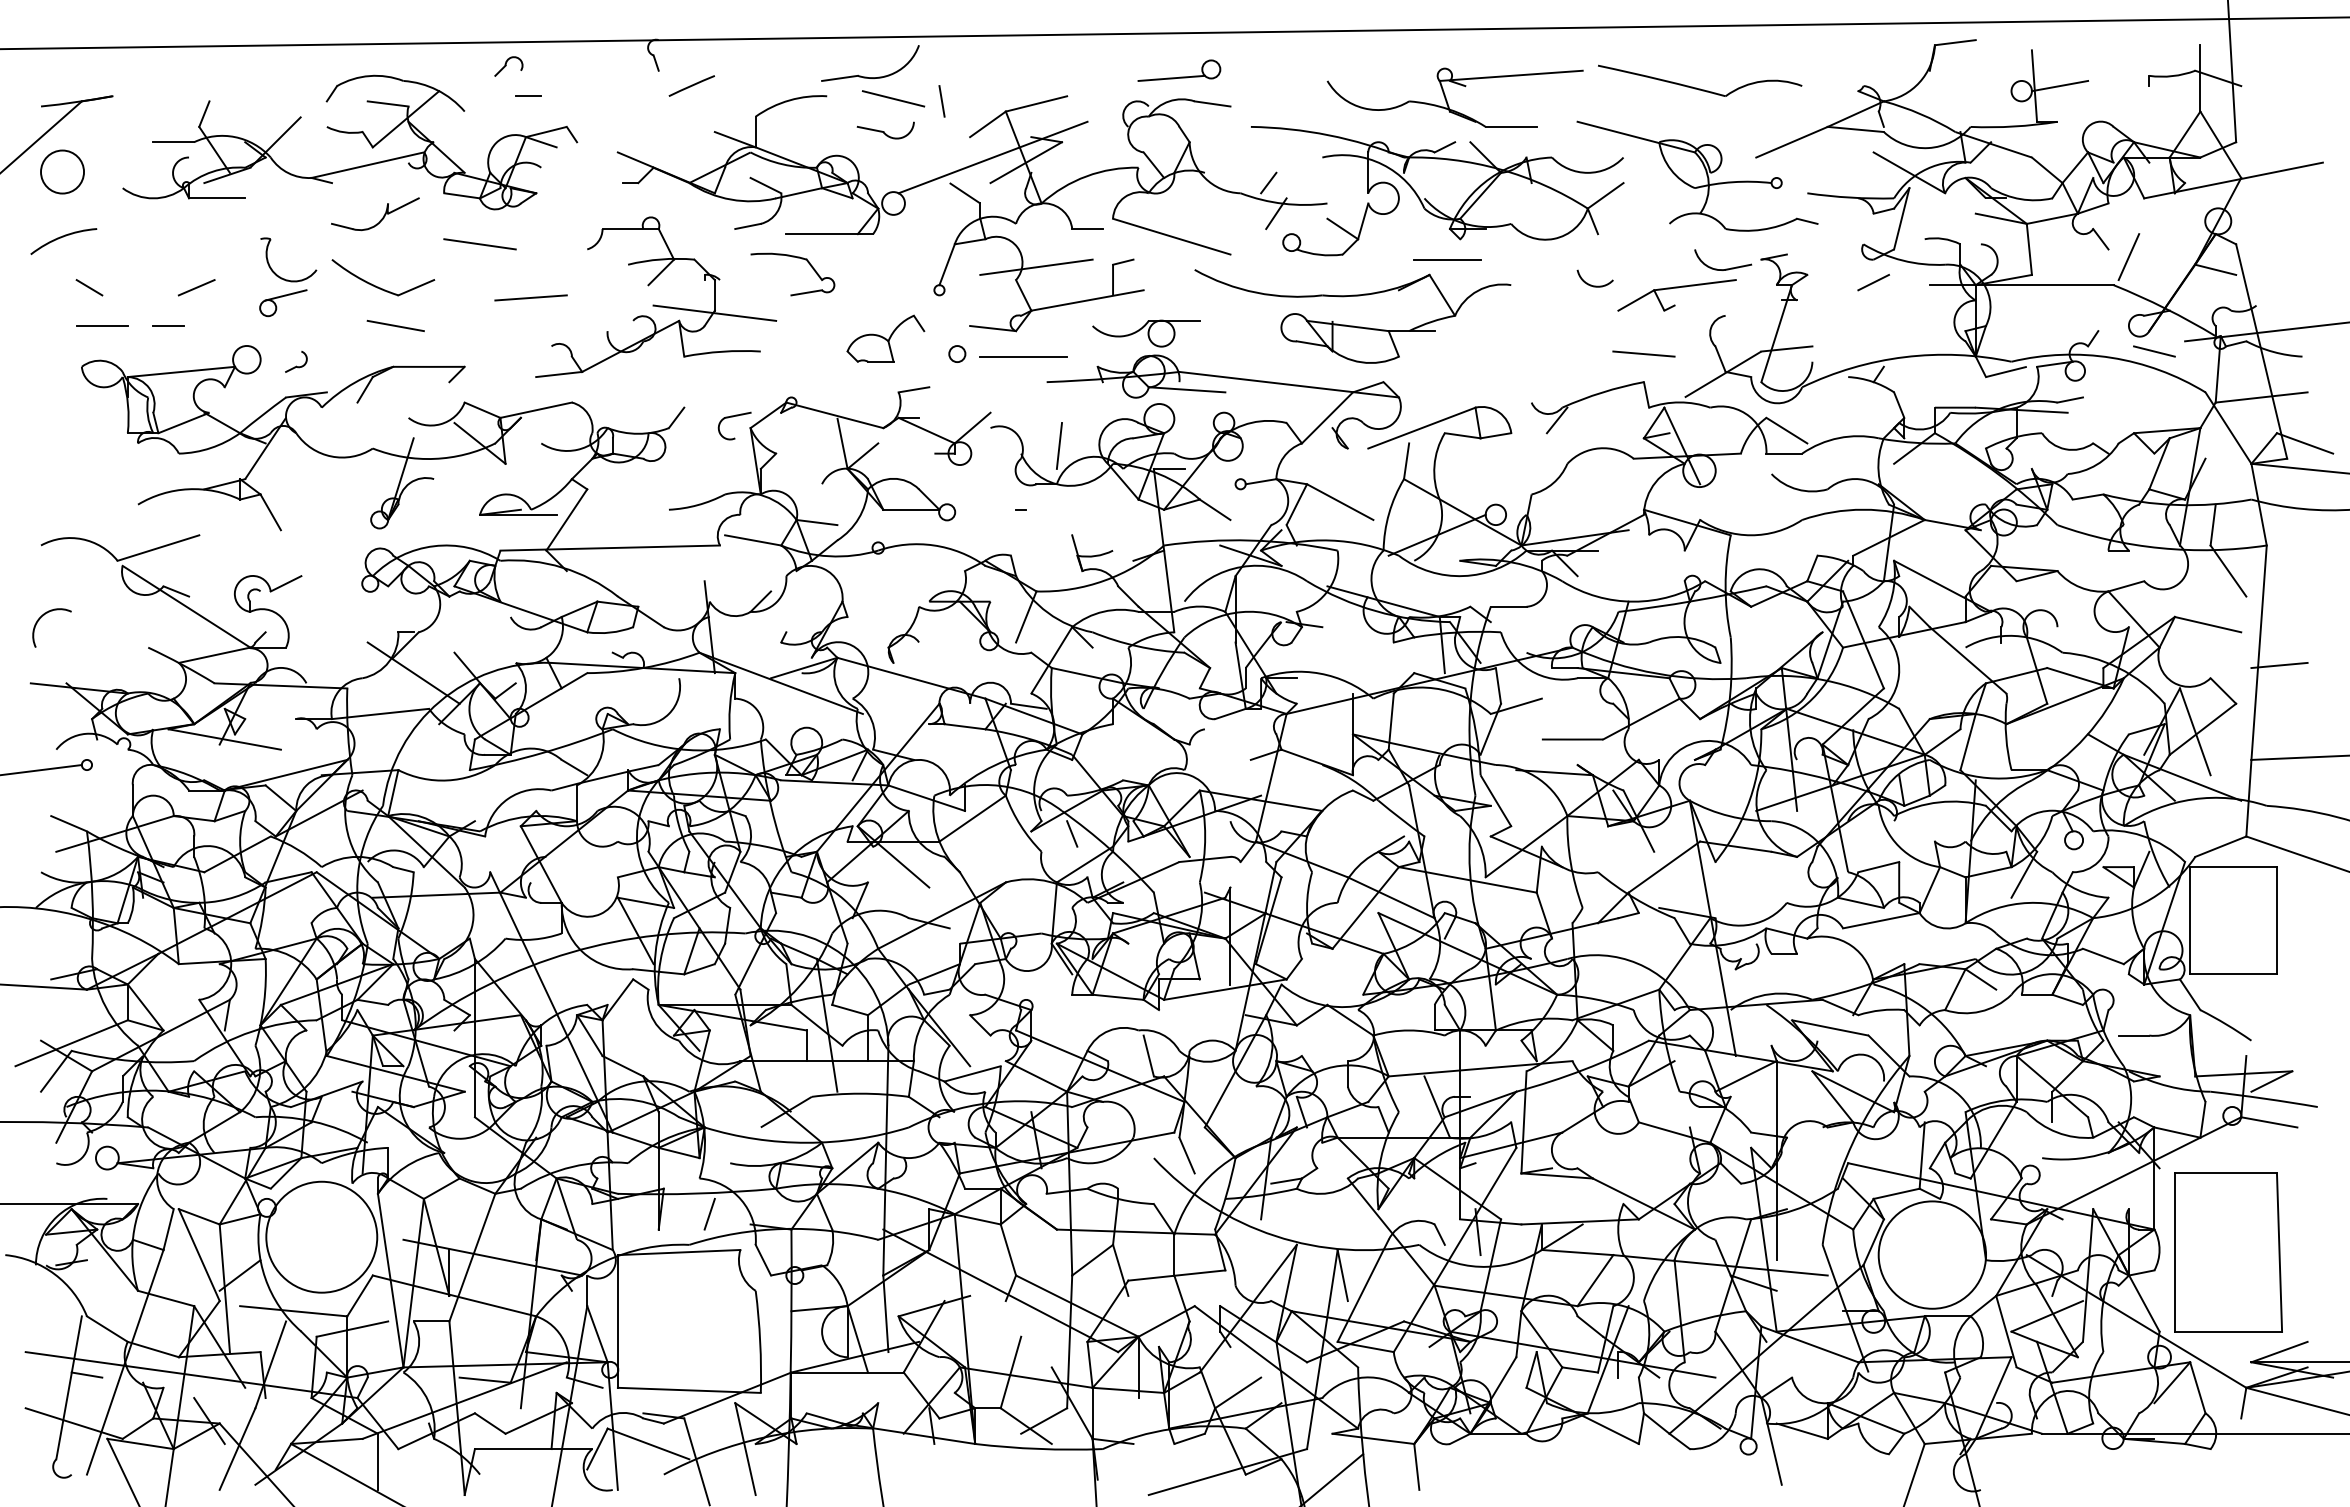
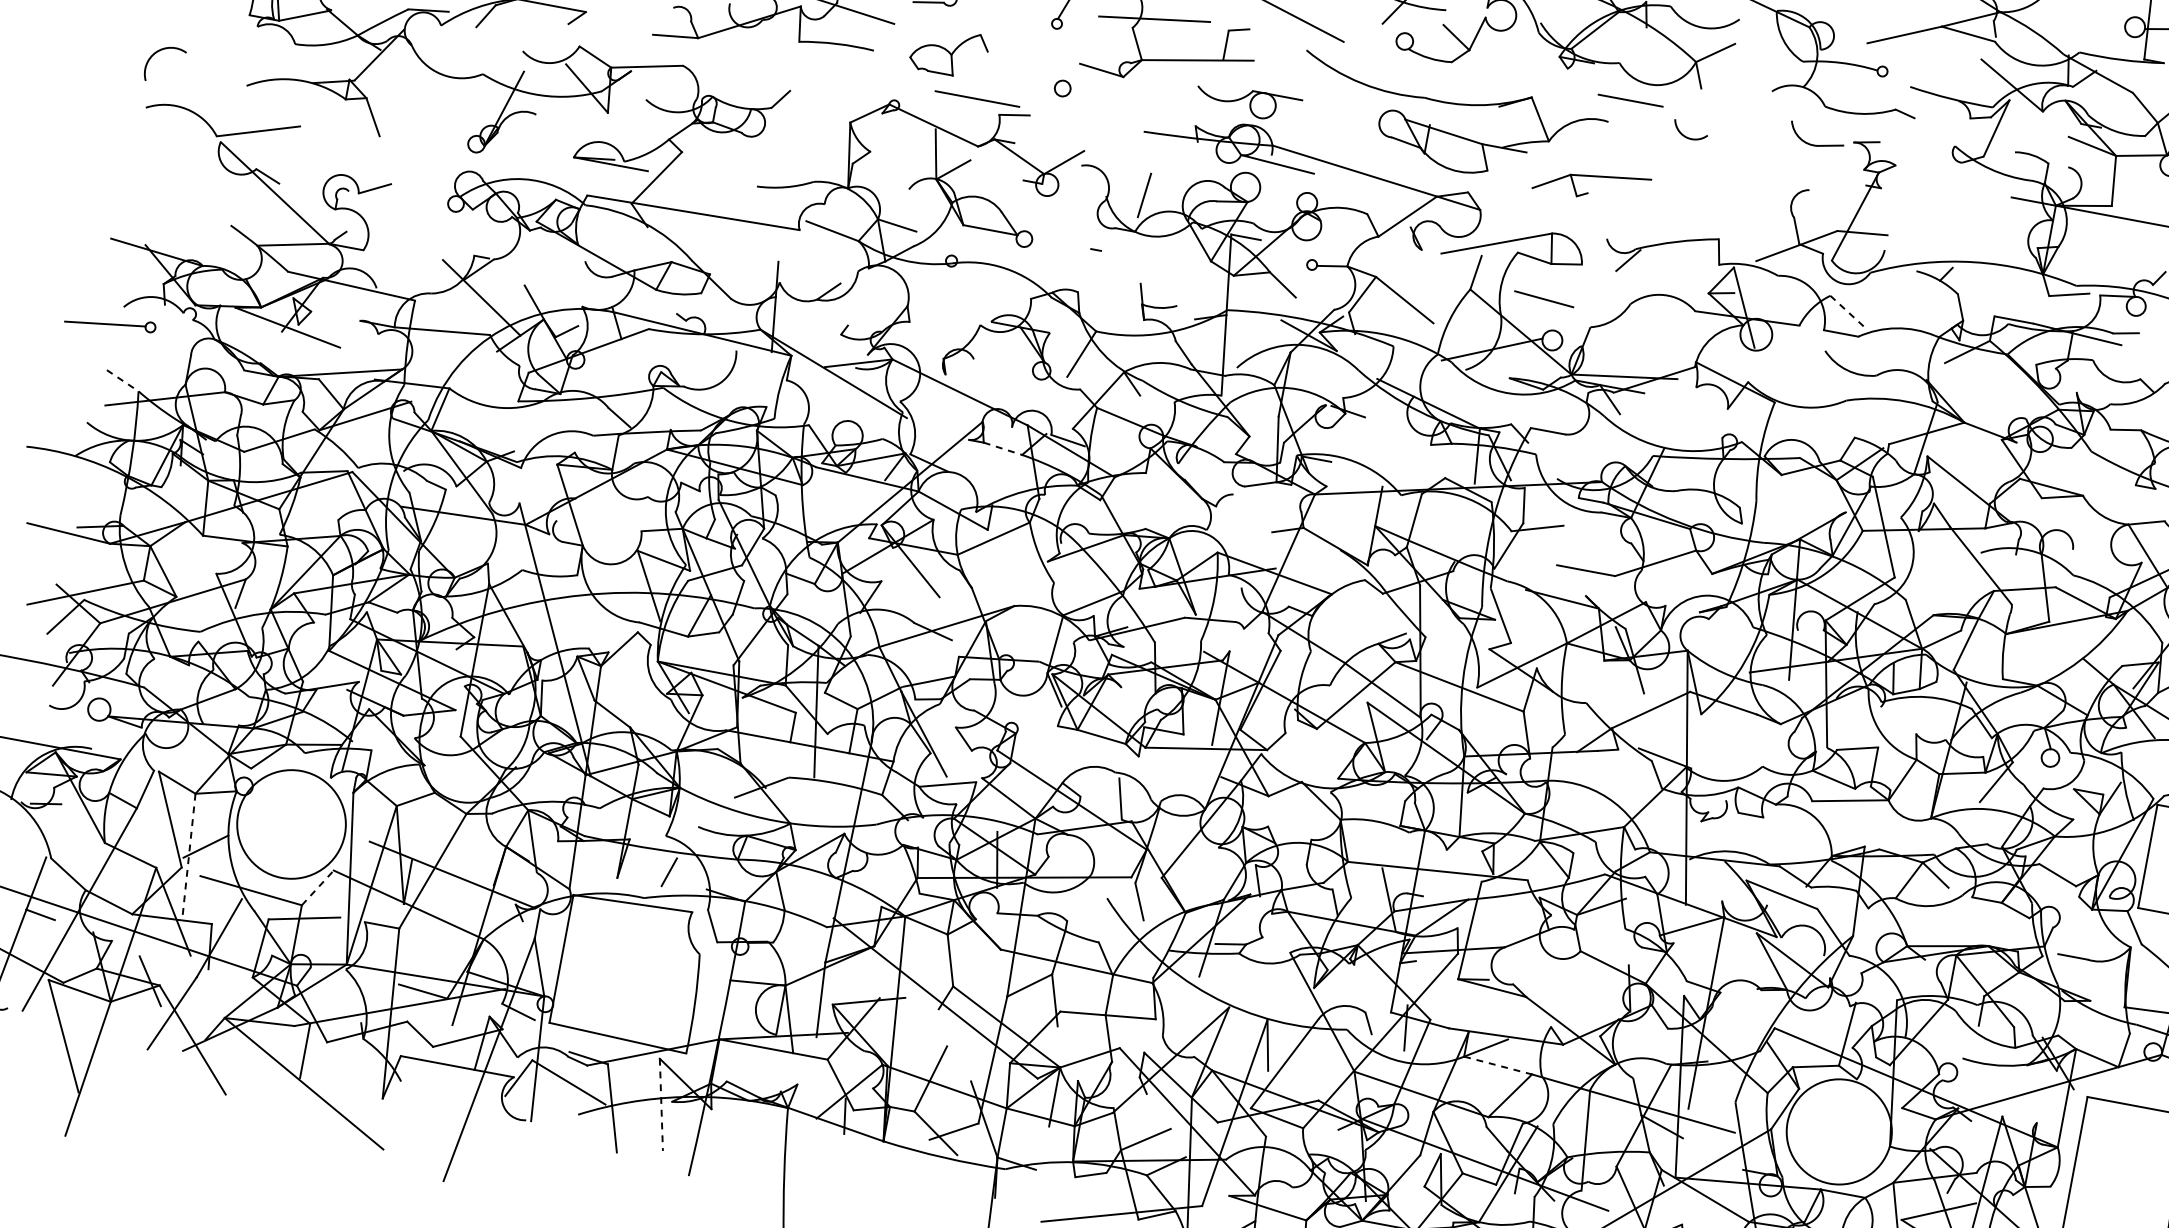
line: (1447, 259) -> (1630, 100), moved
line: (1873, 282) -> (1957, 184), removed
part: (1676, 288) -> (1592, 177), moved
part: (885, 338) -> (949, 51), moved
line: (1643, 353) -> (1543, 298), moved
line: (1023, 356) -> (977, 98), moved
part: (733, 417) -> (835, 109), removed
line: (1787, 430) -> (1848, 311), solid -> dashed
arc: (40, 619) -> (155, 54), moved
line: (965, 726) -> (1003, 448), solid -> dashed
line: (69, 823) -> (123, 380), solid -> dashed
line: (1072, 833) -> (1087, 570), removed
line: (1577, 1252) -> (1498, 1065), solid -> dashed
line: (224, 1288) -> (188, 856), solid -> dashed
line: (360, 1295) -> (318, 887), solid -> dashed
line: (745, 1449) -> (661, 1105), solid -> dashed

